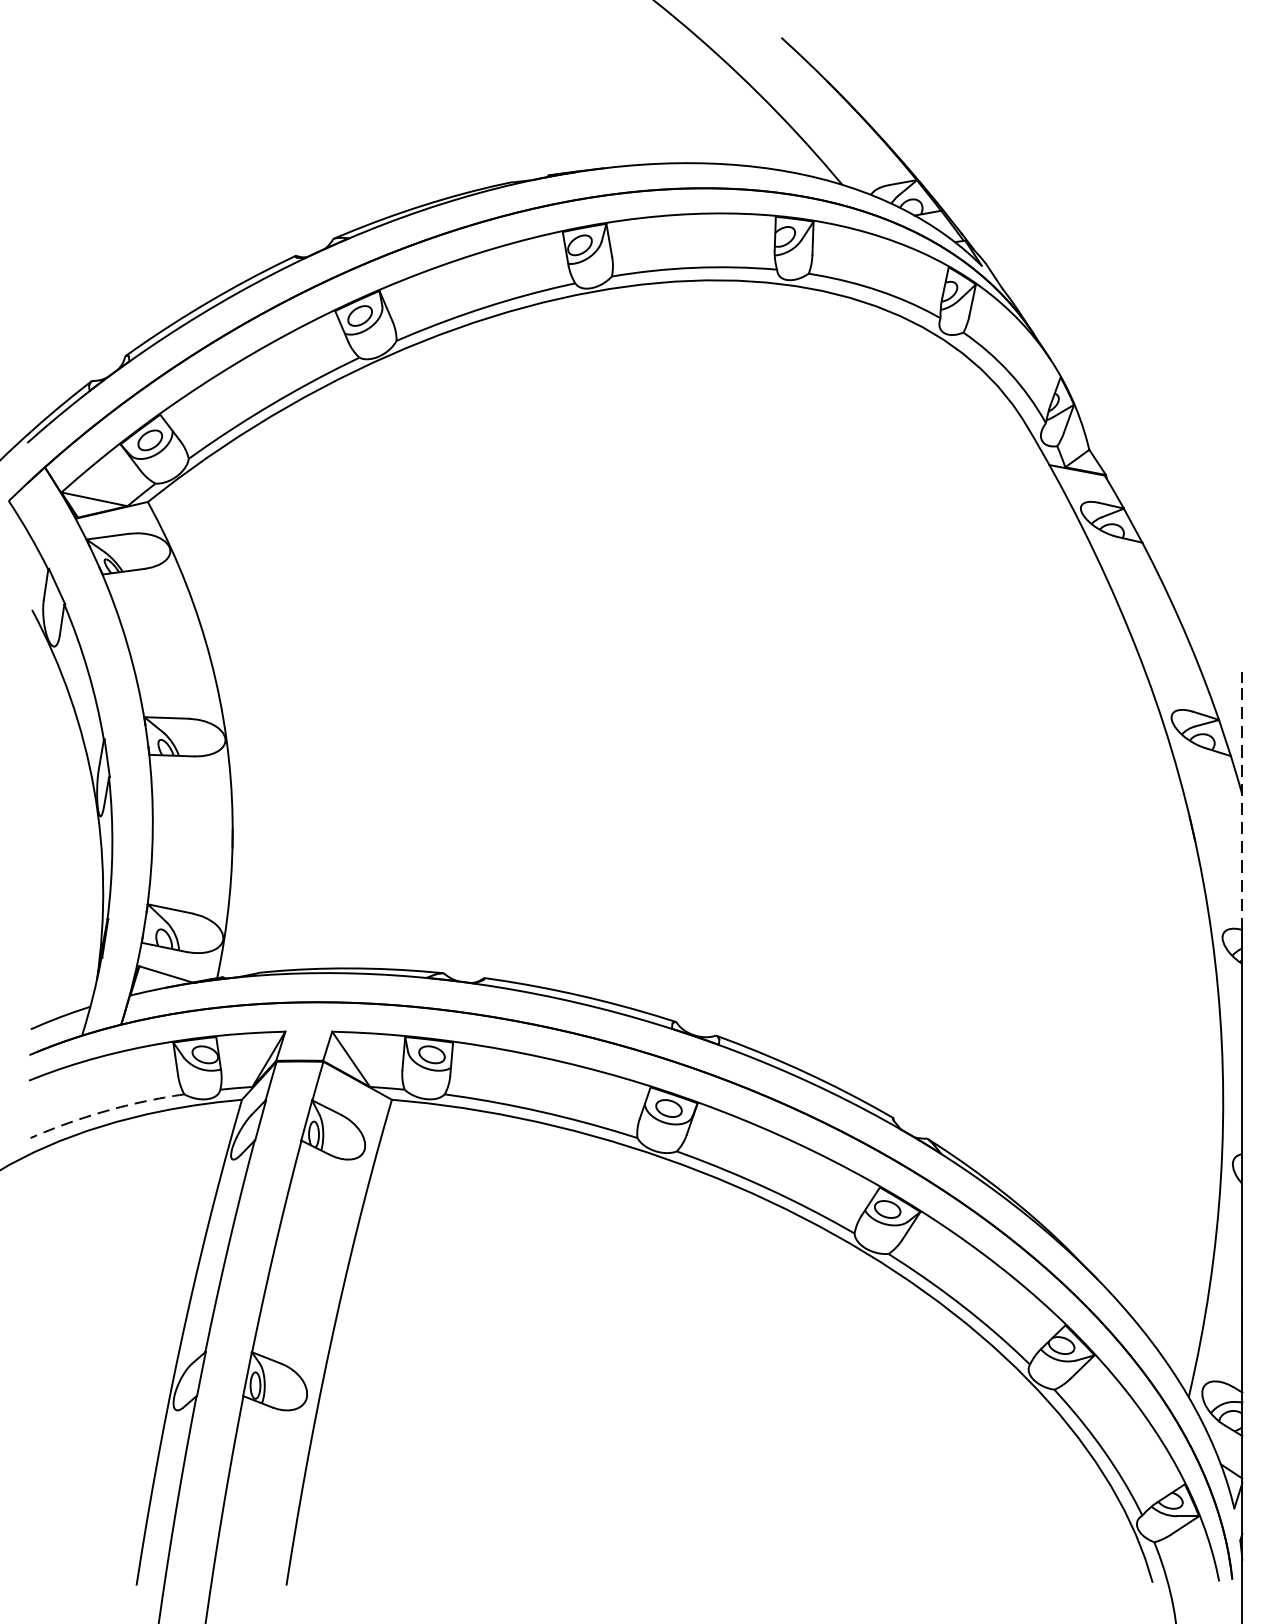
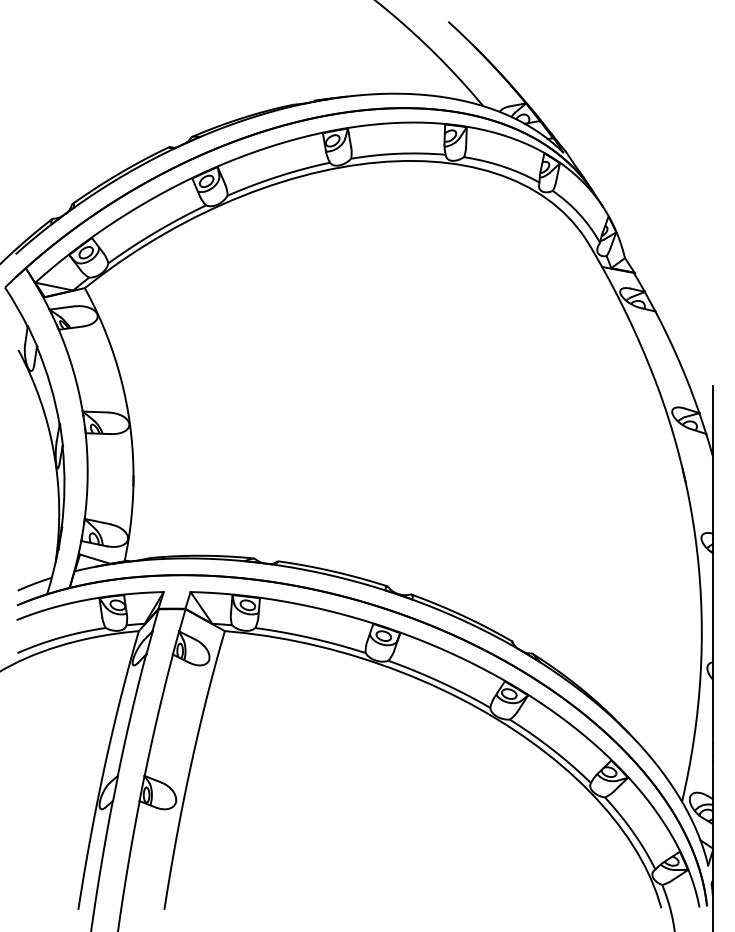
line: (1241, 804) -> (712, 461), dashed -> solid
arc: (105, 1110) -> (60, 637), dashed -> solid

